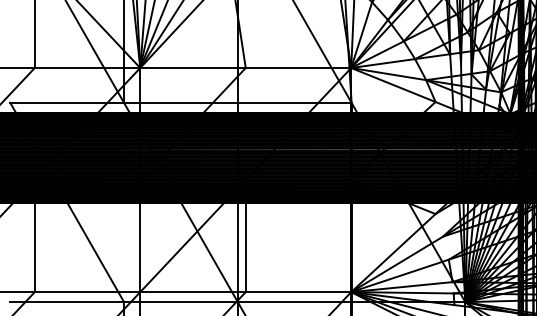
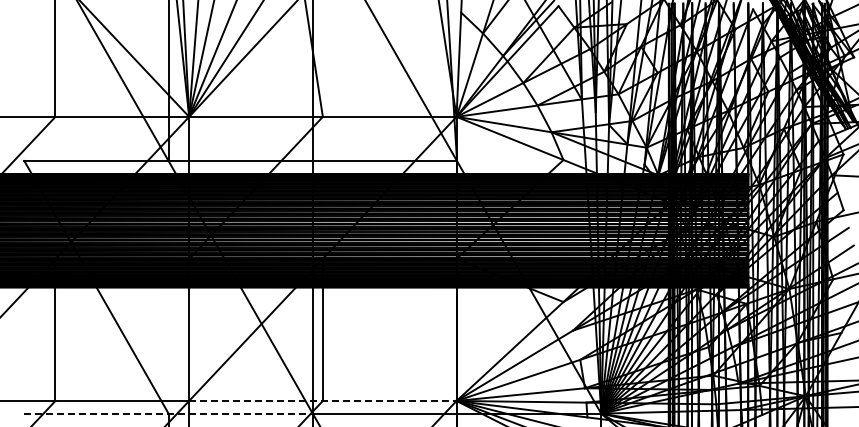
line: (245, 291) -> (322, 400), solid -> dashed
line: (124, 302) -> (169, 413), solid -> dashed

